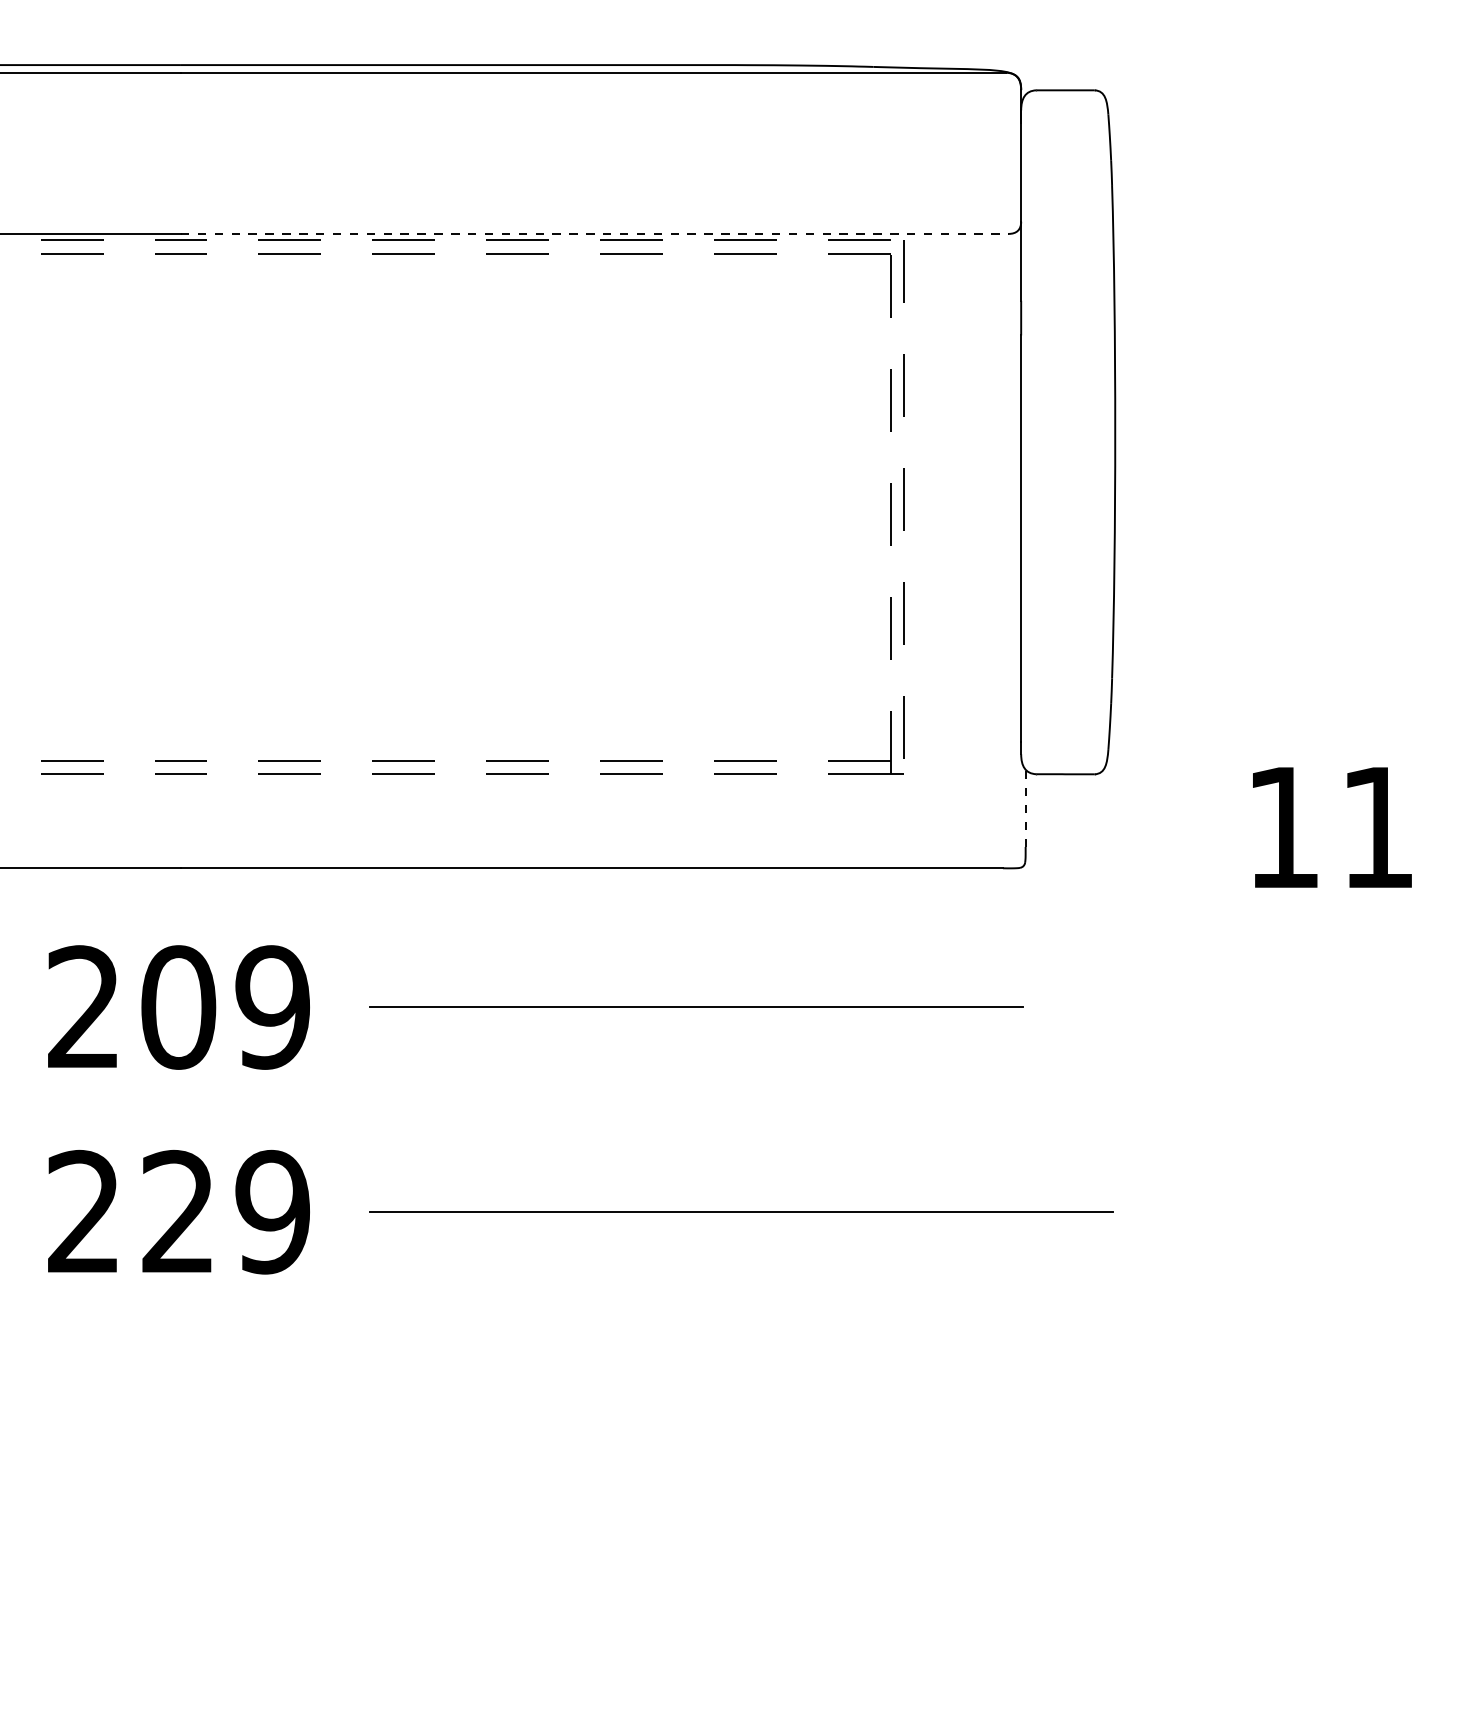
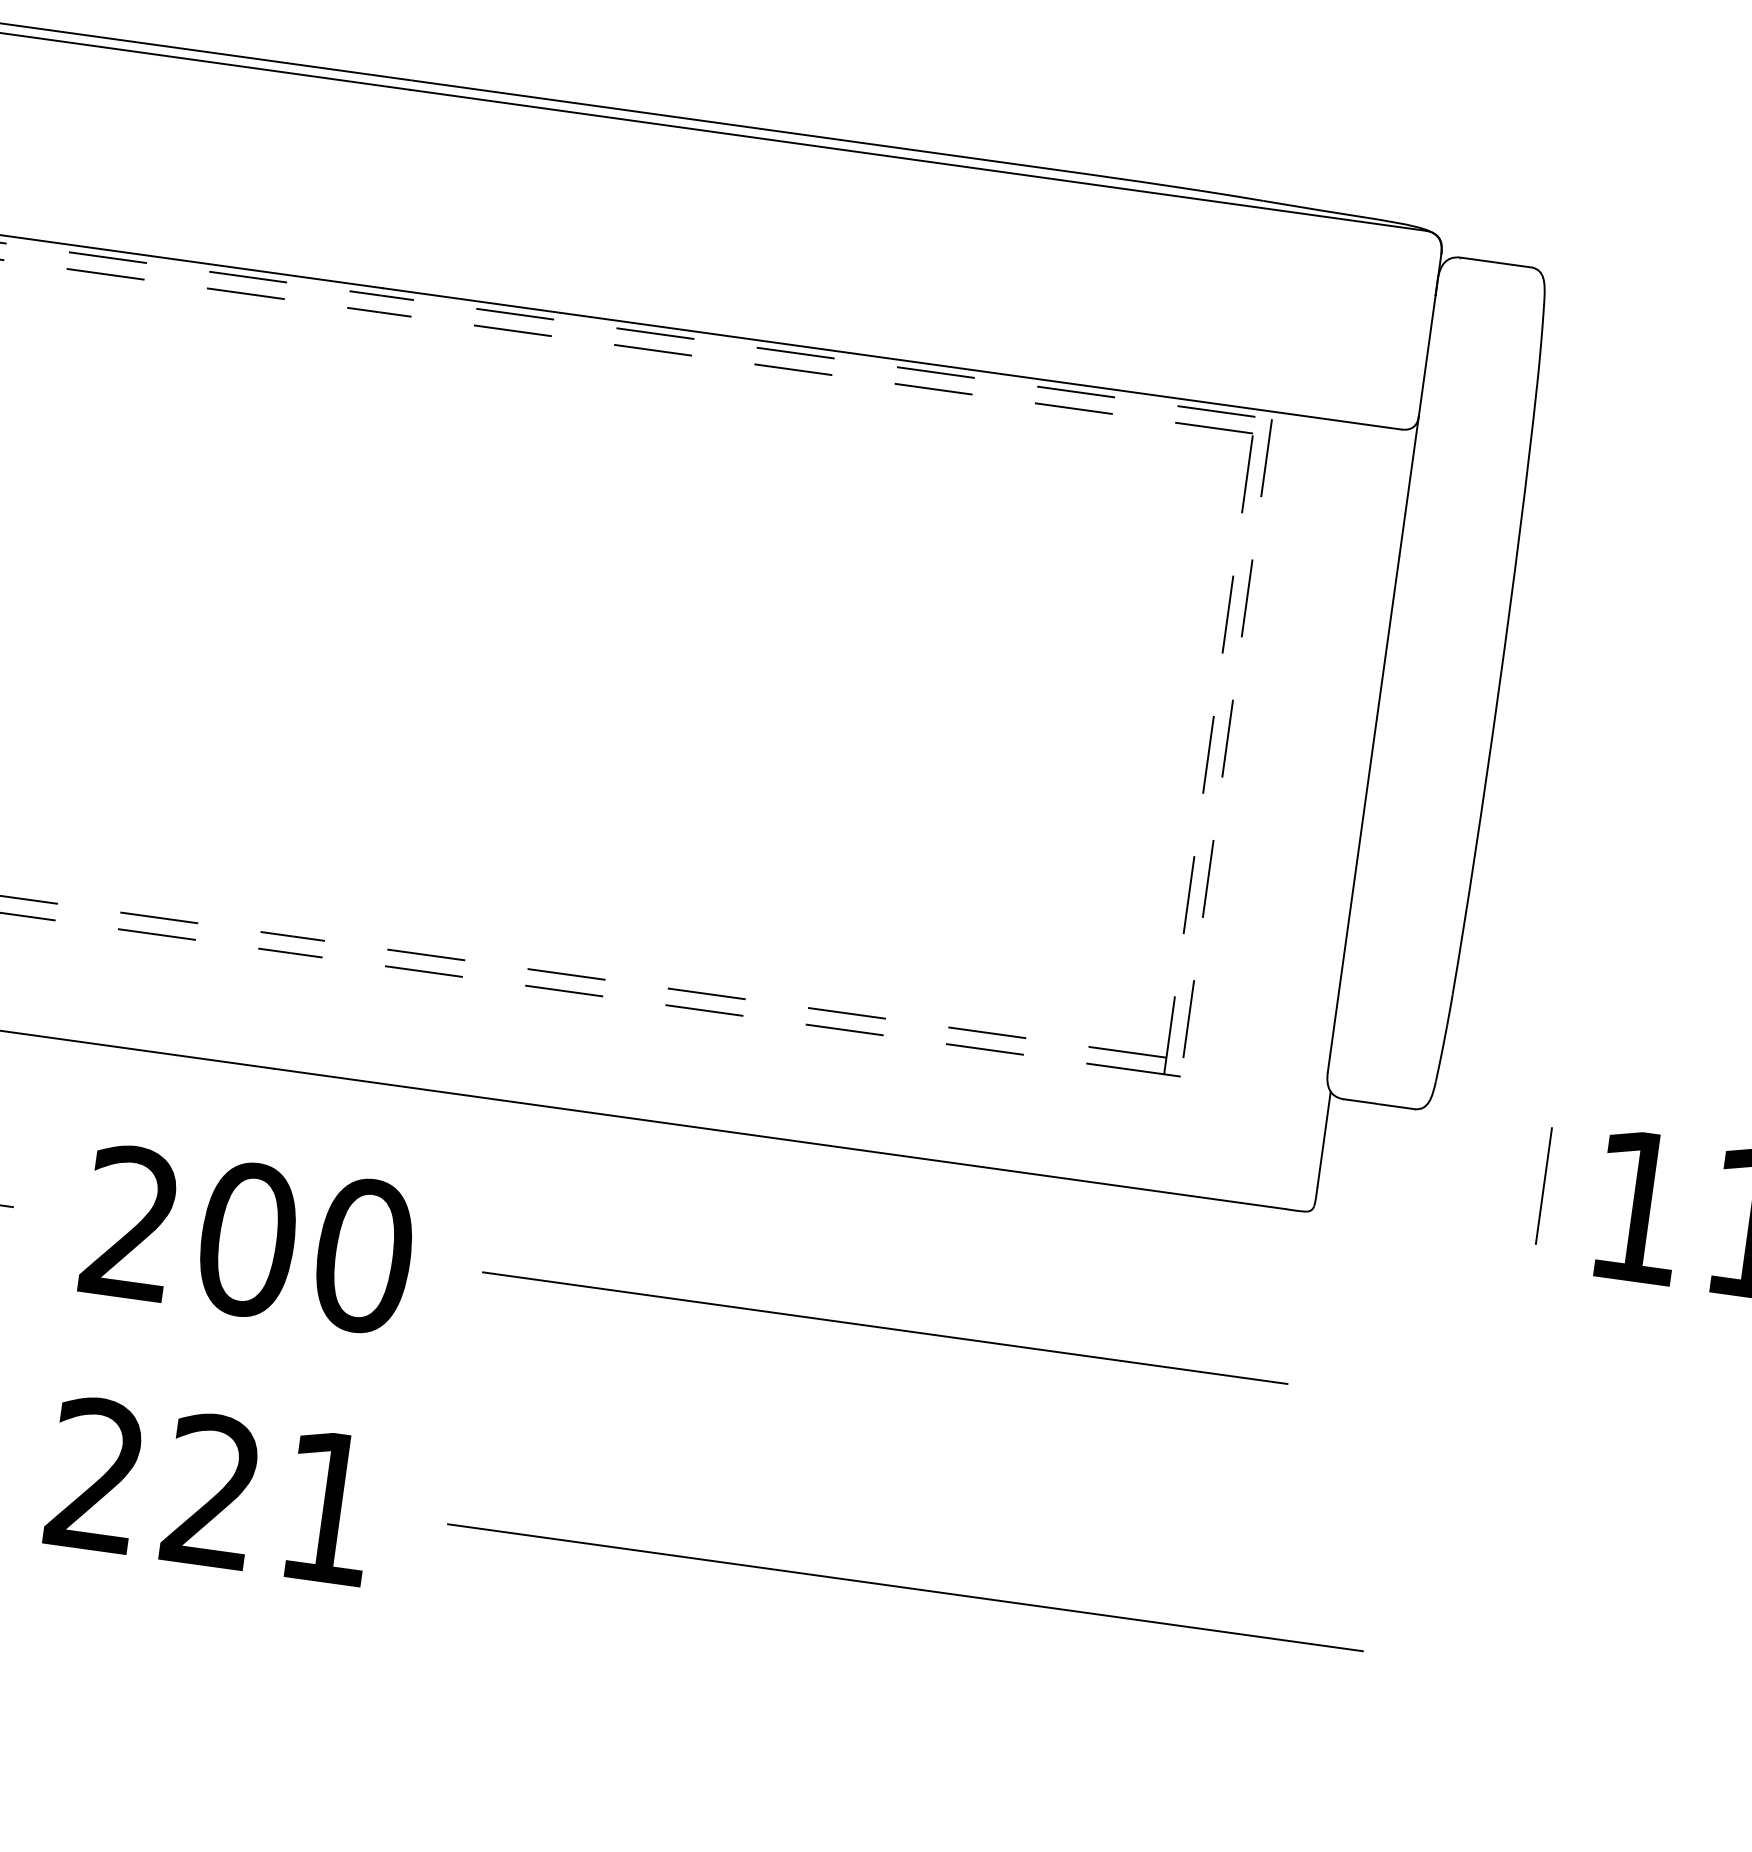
line: (594, 233) -> (891, 358), dashed -> solid
line: (1025, 808) -> (1323, 1139), dashed -> solid
line: (1206, 821) -> (1544, 1186), added
text: (272, 1007) -> (363, 1255), 209 -> 200
text: (272, 1211) -> (328, 1506), 229 -> 221

